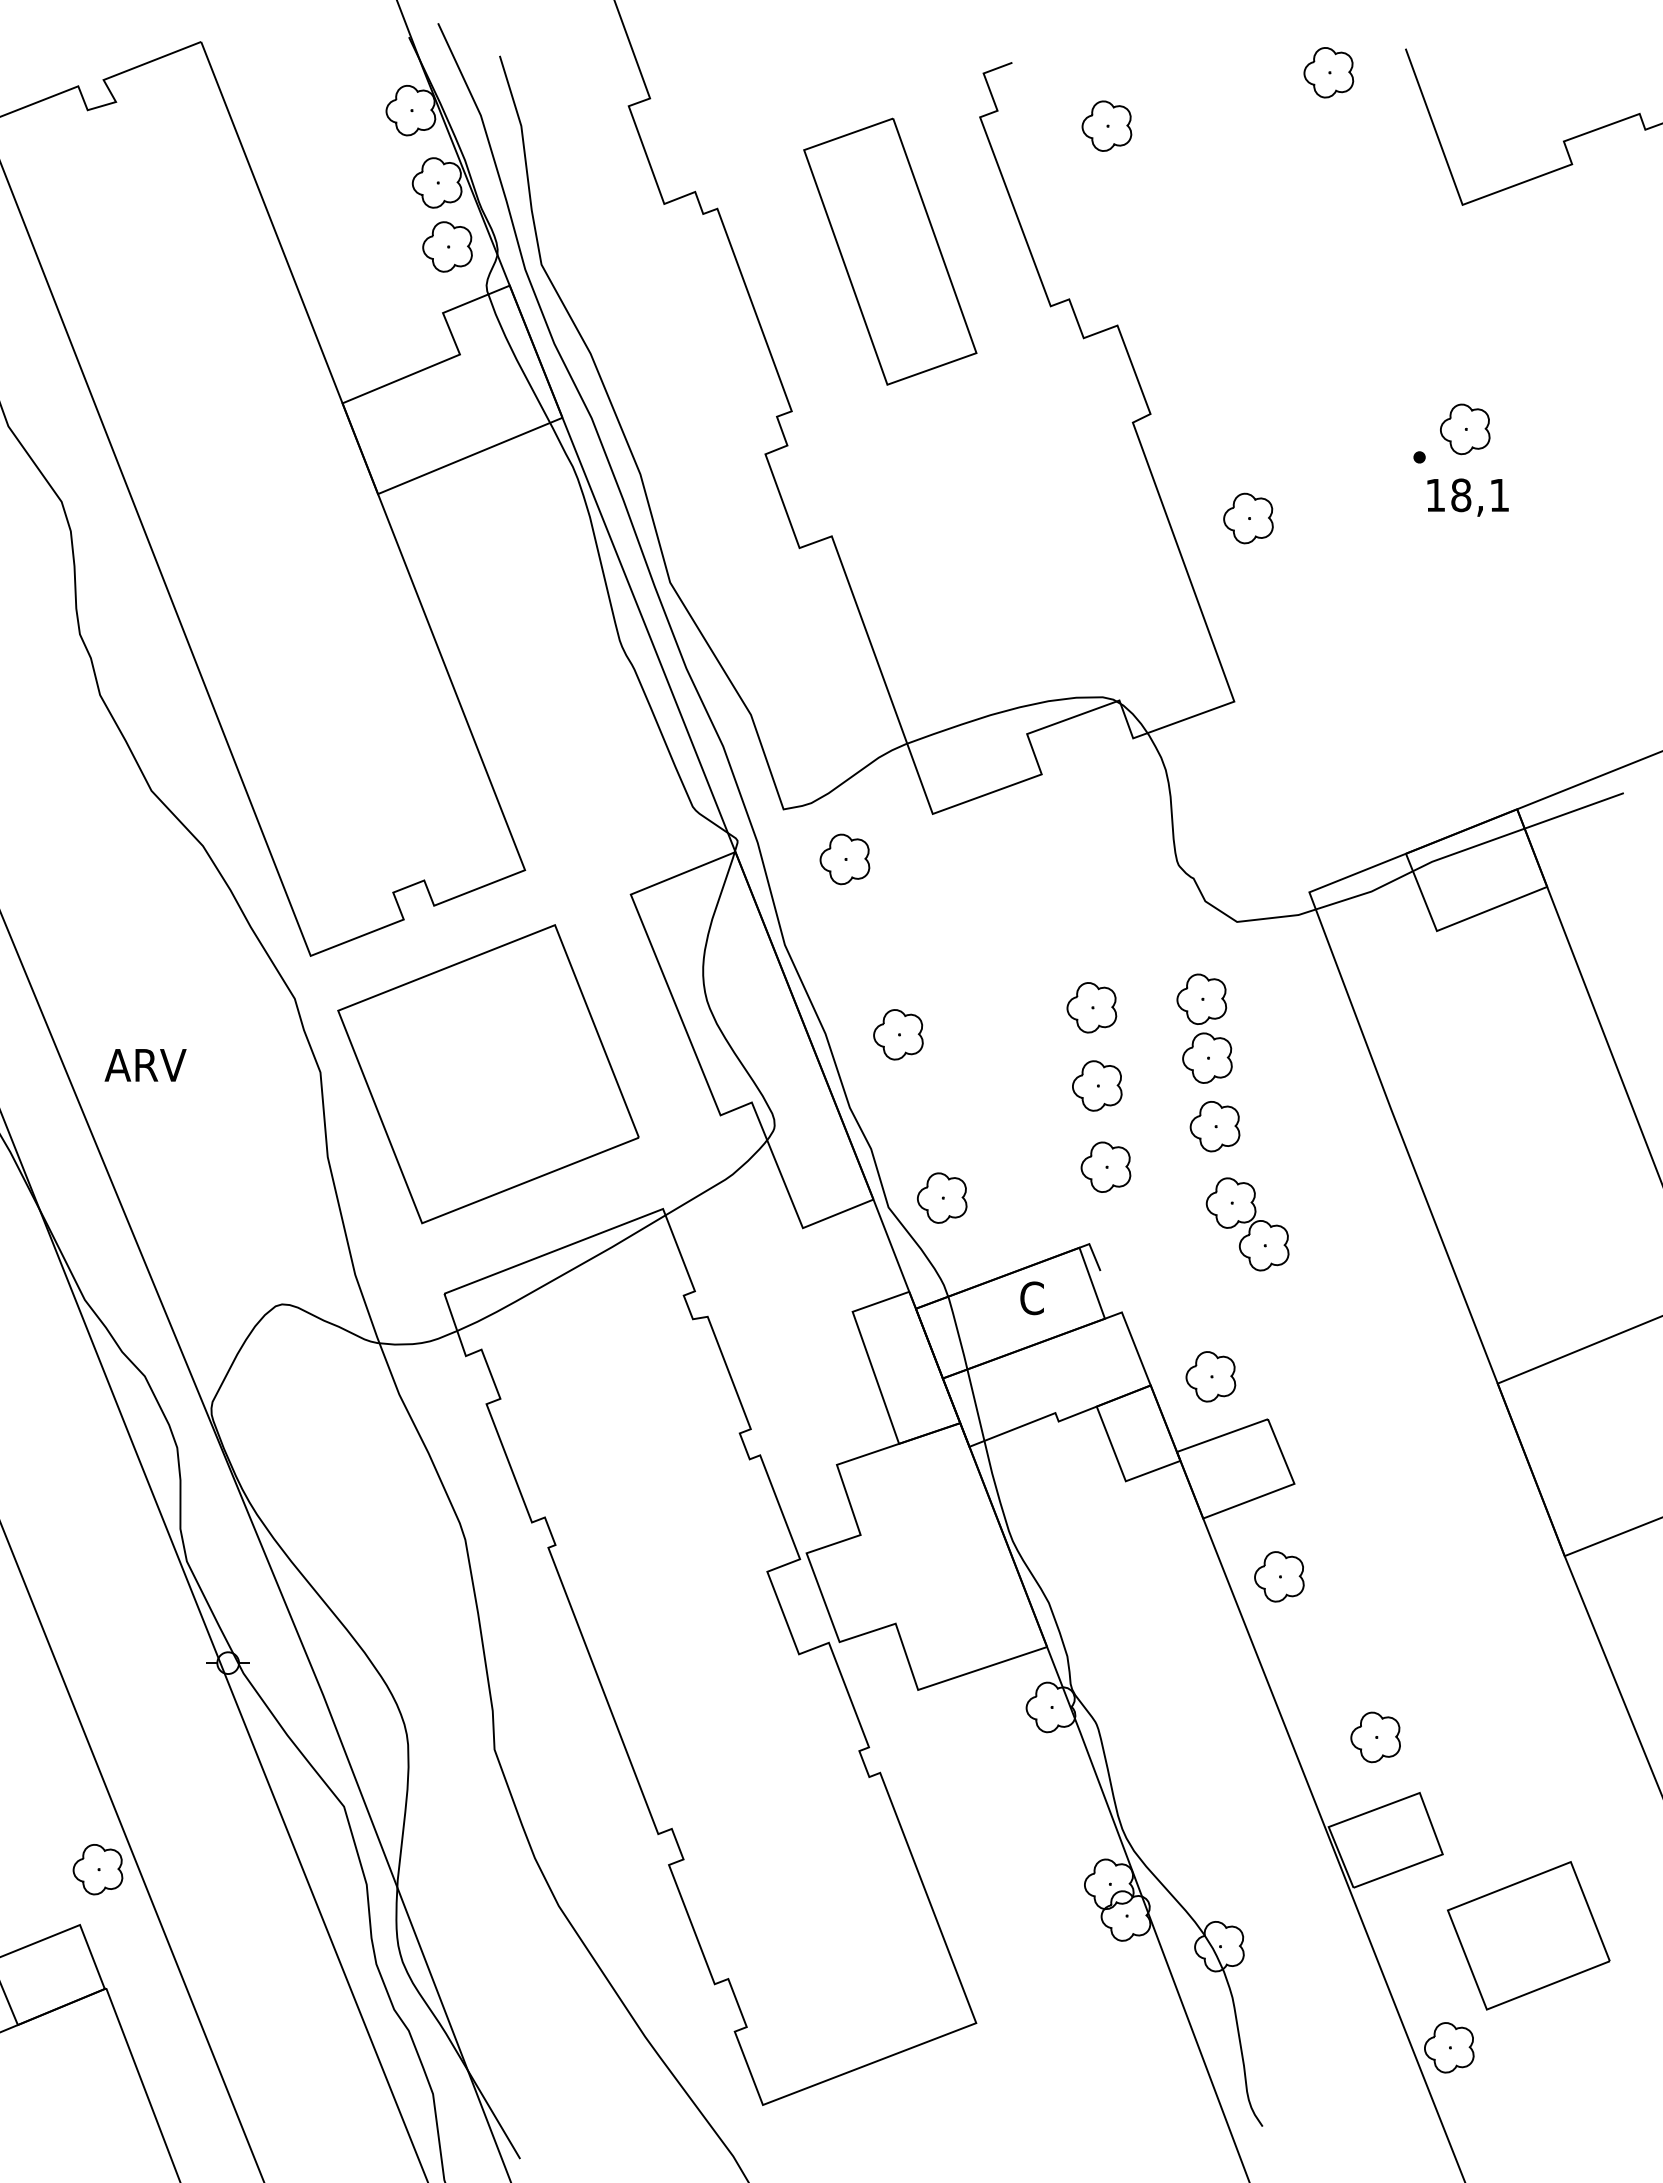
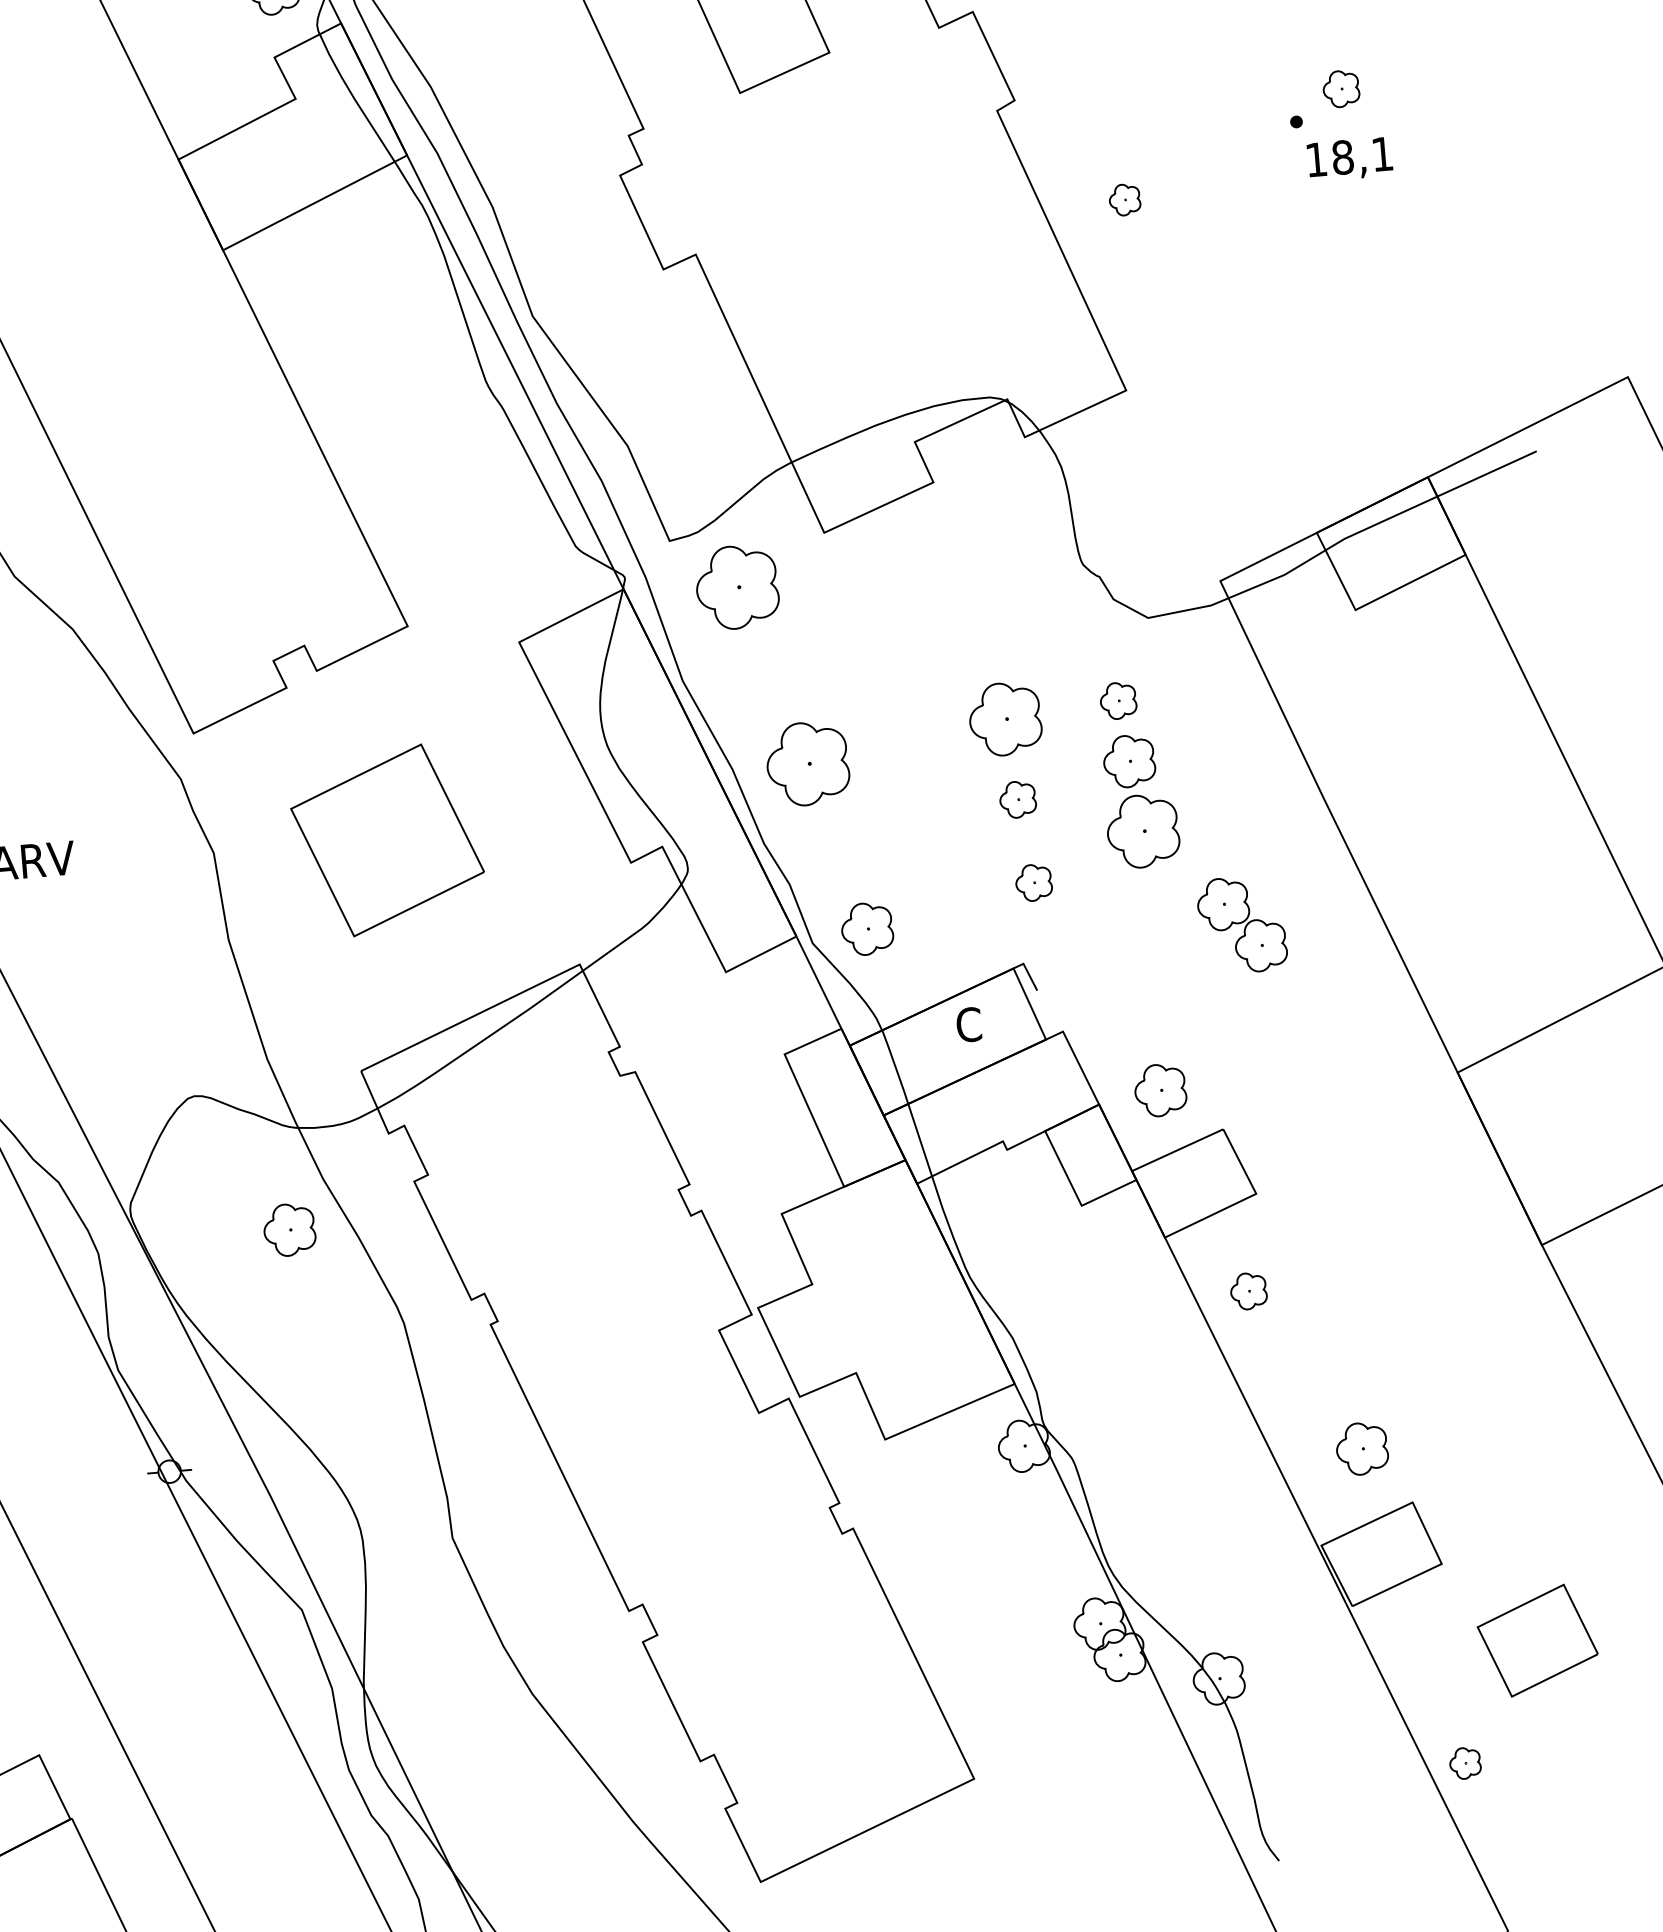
part: (1465, 429) -> (1341, 89), size x0.7
part: (1248, 518) -> (1124, 199), size x0.6
part: (844, 859) -> (736, 587), size x1.6
part: (1201, 998) -> (1118, 700), size x0.7
part: (1091, 1007) -> (1005, 719), size x1.4
part: (898, 1034) -> (807, 763), size x1.6
part: (488, 1074) -> (387, 840), size x0.6
part: (1097, 1085) -> (1018, 799), size x0.7
part: (1214, 1126) -> (1142, 831), size x1.4
part: (1105, 1166) -> (1033, 882), size x0.7
part: (1247, 1224) -> (1242, 925), moved
part: (1279, 1576) -> (1248, 1290), size x0.7
part: (97, 1869) -> (289, 1229), moved
part: (1528, 1935) -> (1537, 1640), size x0.7
part: (1449, 2047) -> (1465, 1762), size x0.6

